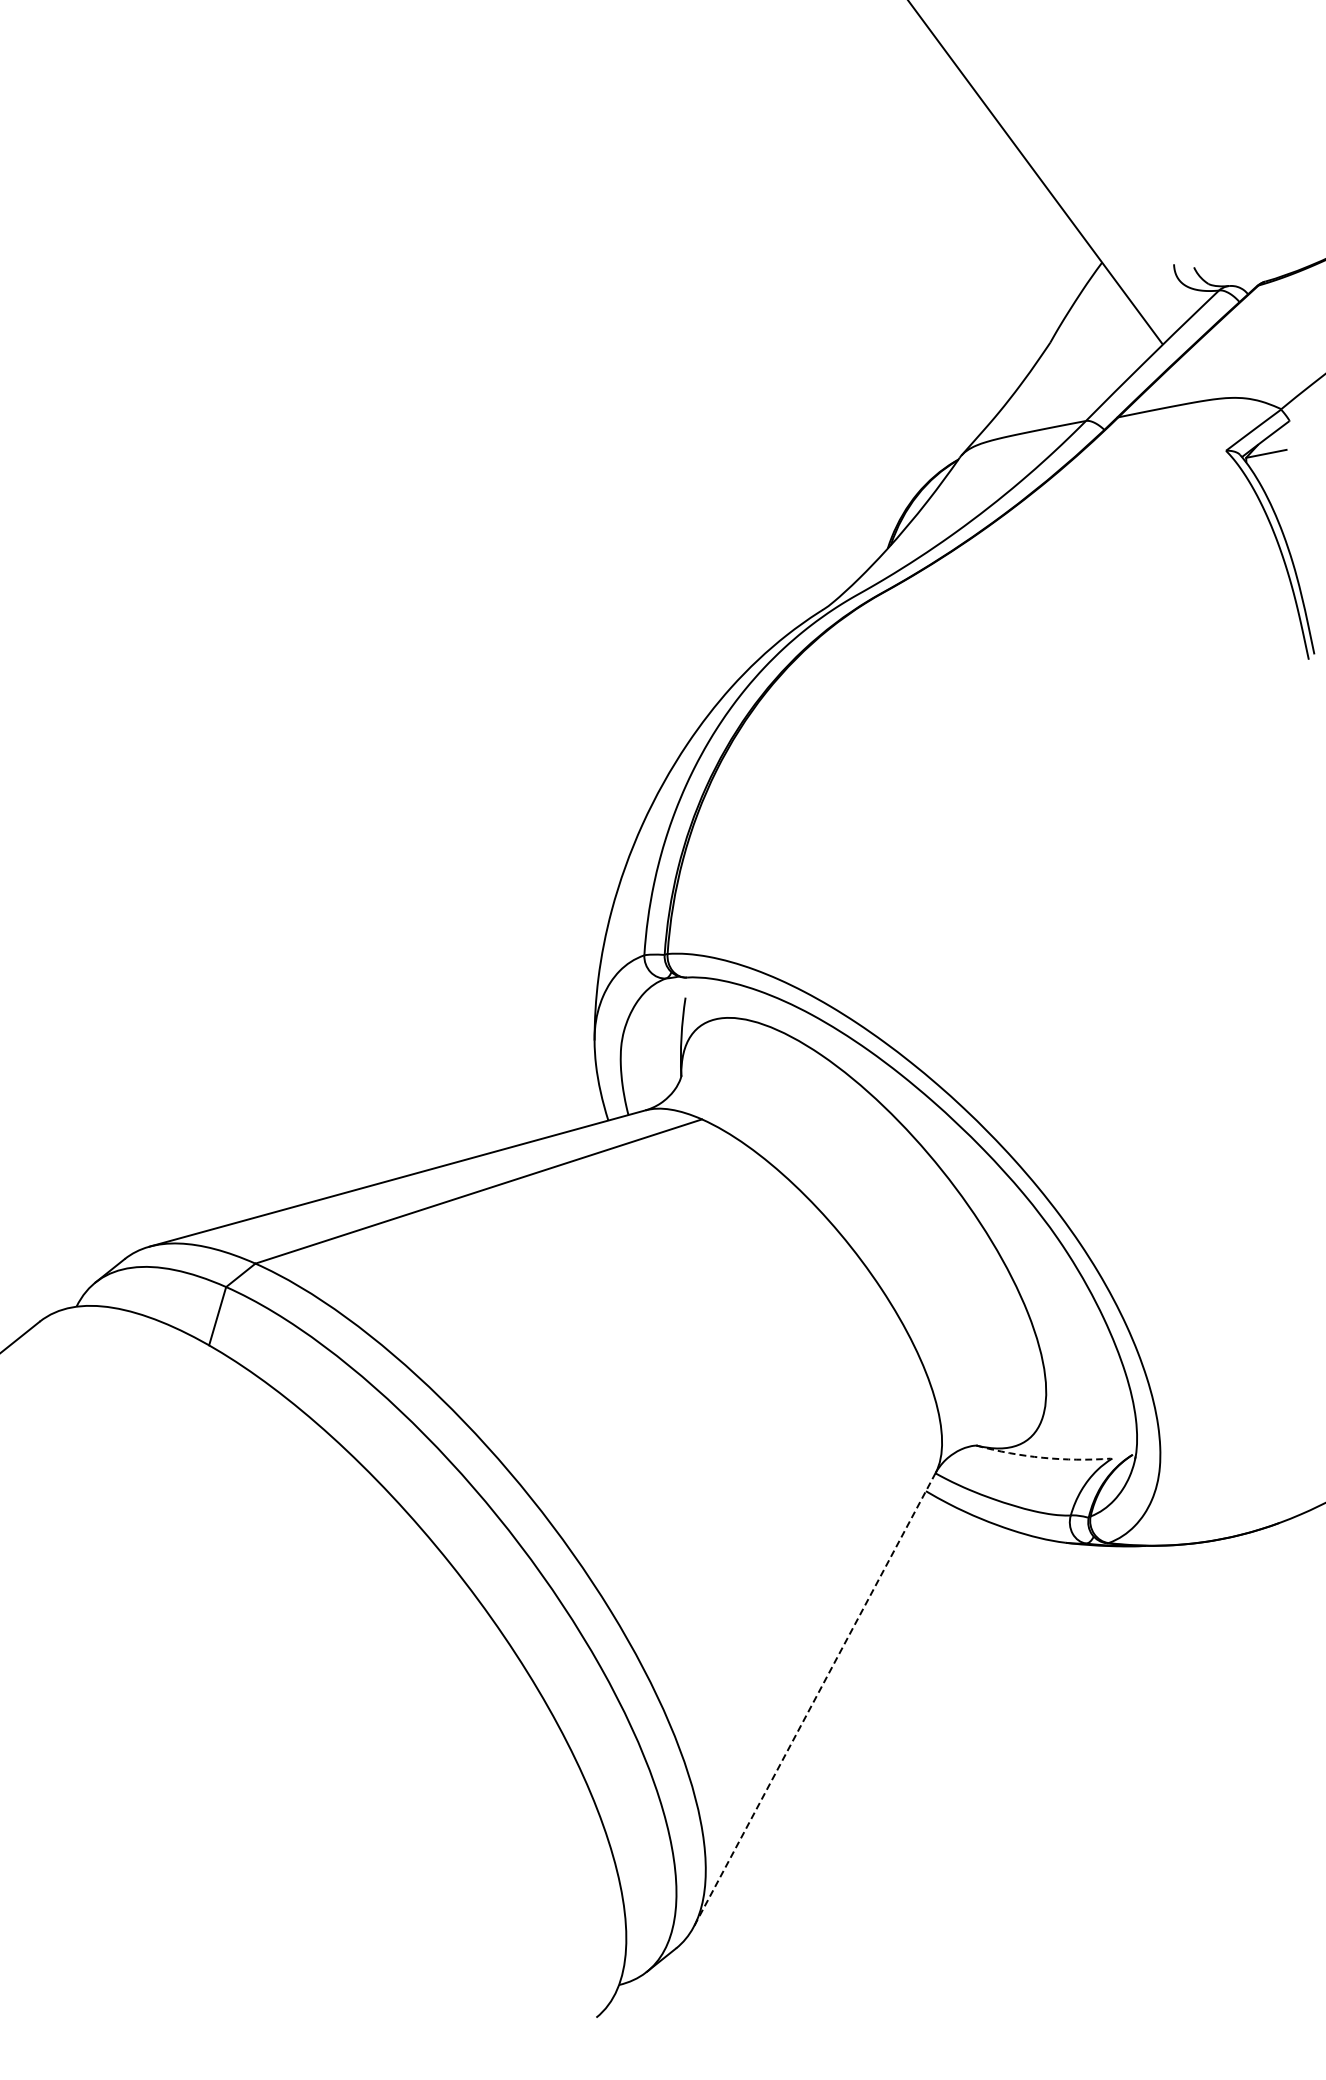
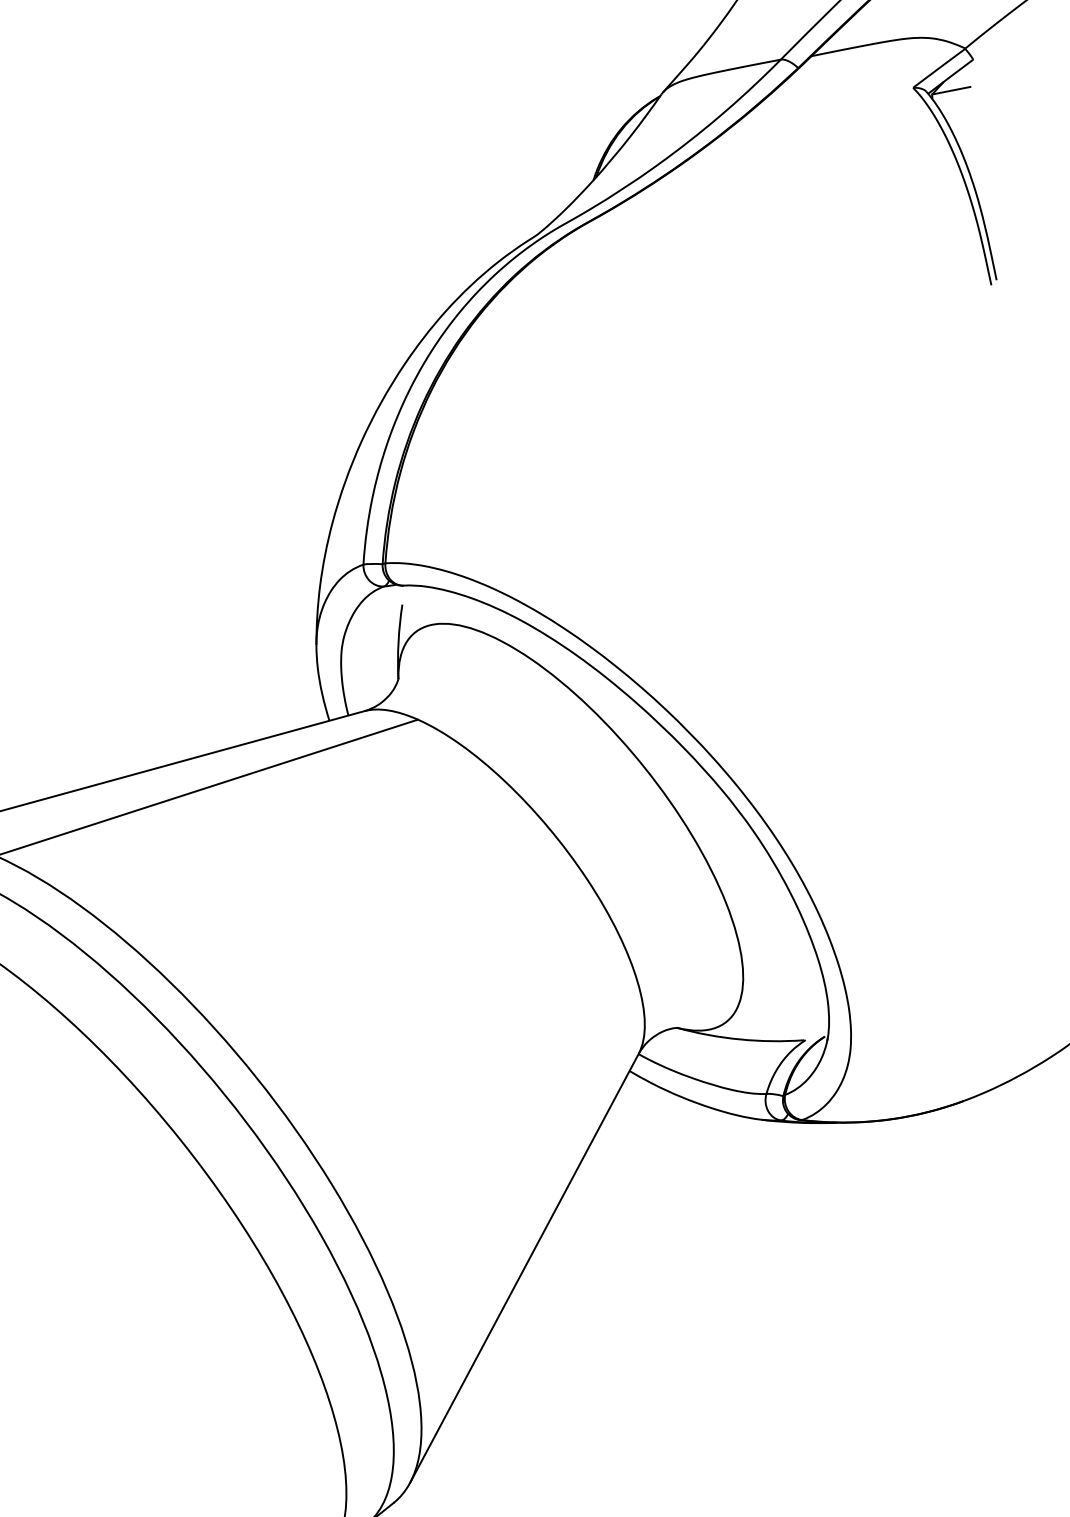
arc: (1043, 1457) -> (740, 1039), dashed -> solid
line: (814, 1700) -> (524, 1268), dashed -> solid

